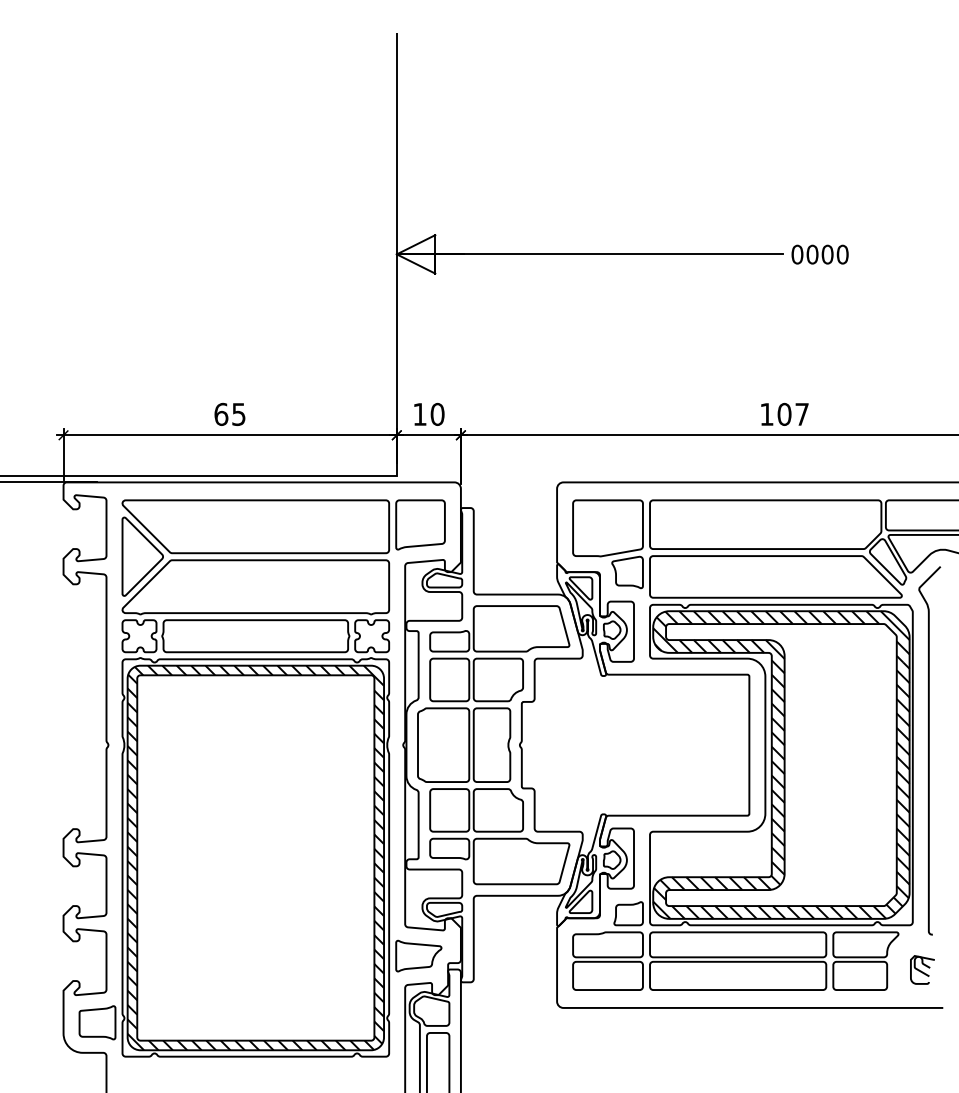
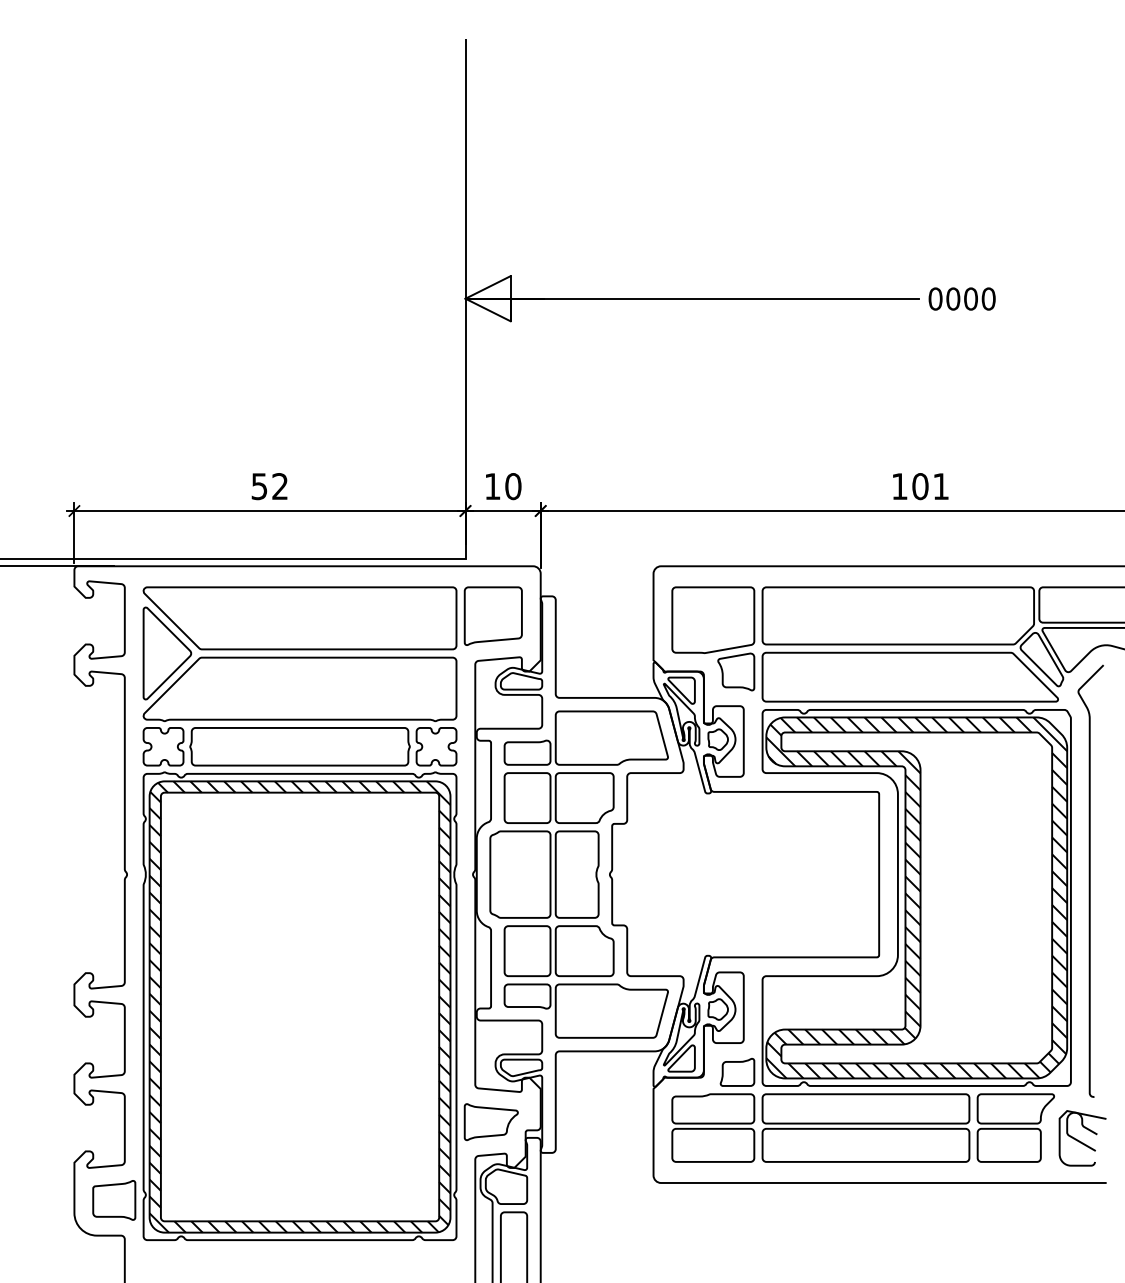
text: (229, 414) -> (269, 486), 65 -> 52
text: (801, 414) -> (940, 486), 107 -> 101
part: (922, 969) -> (1082, 1137), size x1.67

